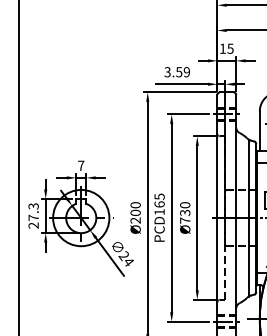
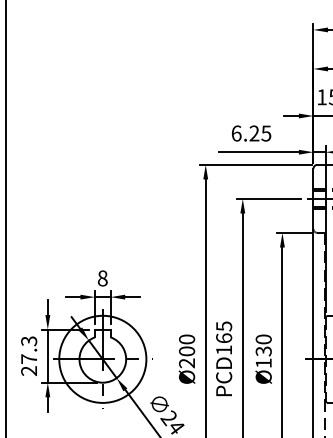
text: (176, 72) -> (250, 134), 3.59 -> 6.25
text: (81, 165) -> (103, 277), 7 -> 8
text: (185, 220) -> (264, 363), Ø730 -> Ø130

